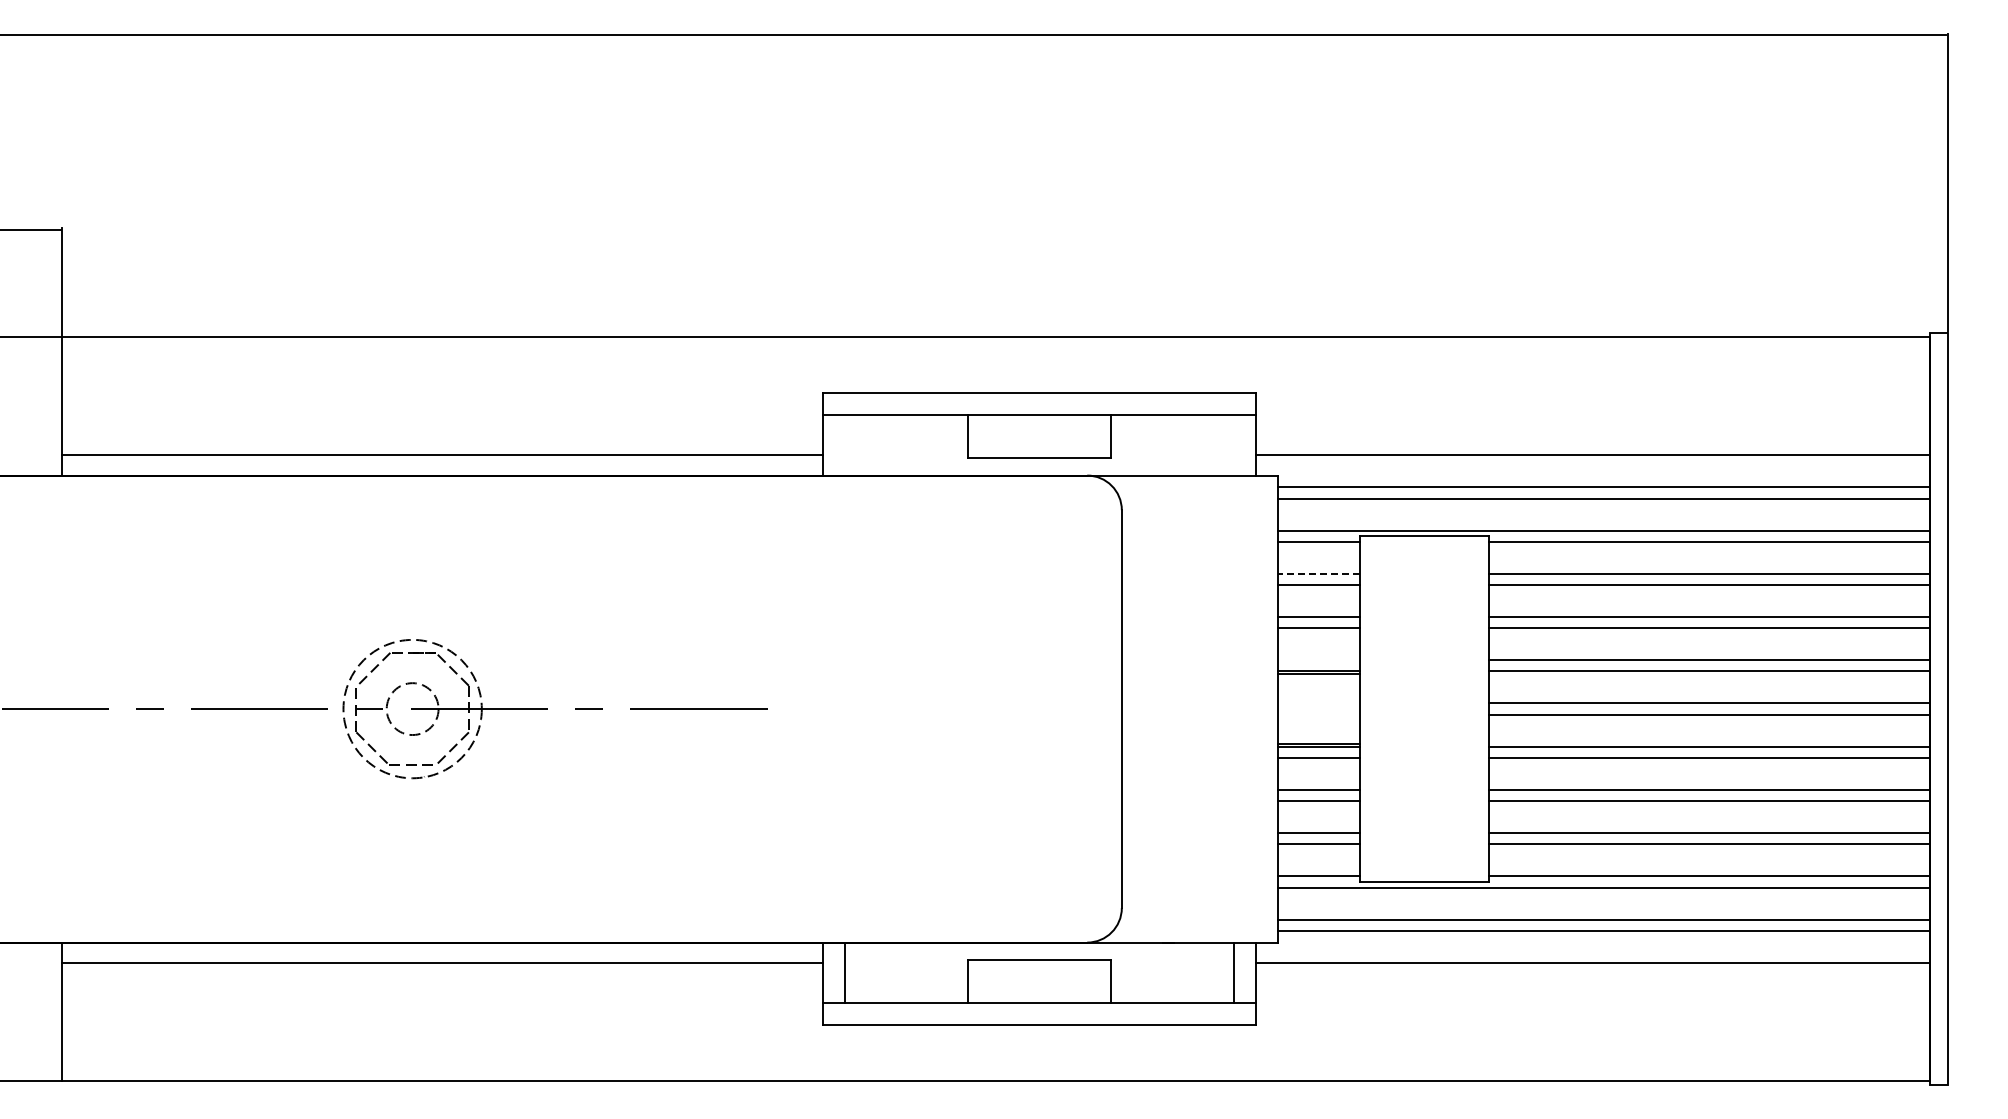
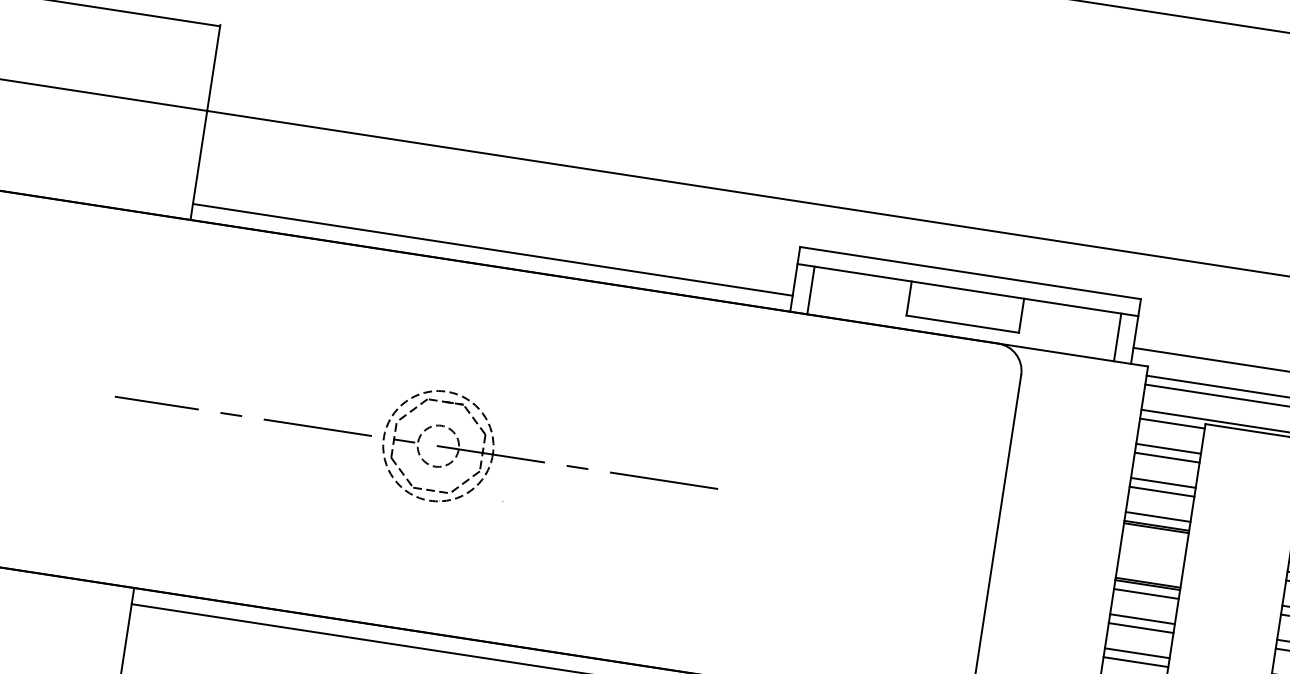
line: (845, 445) -> (811, 290), added
line: (1234, 445) -> (1117, 337), added
line: (1318, 573) -> (1168, 448), dashed -> solid
line: (1318, 660) -> (1158, 517), added

